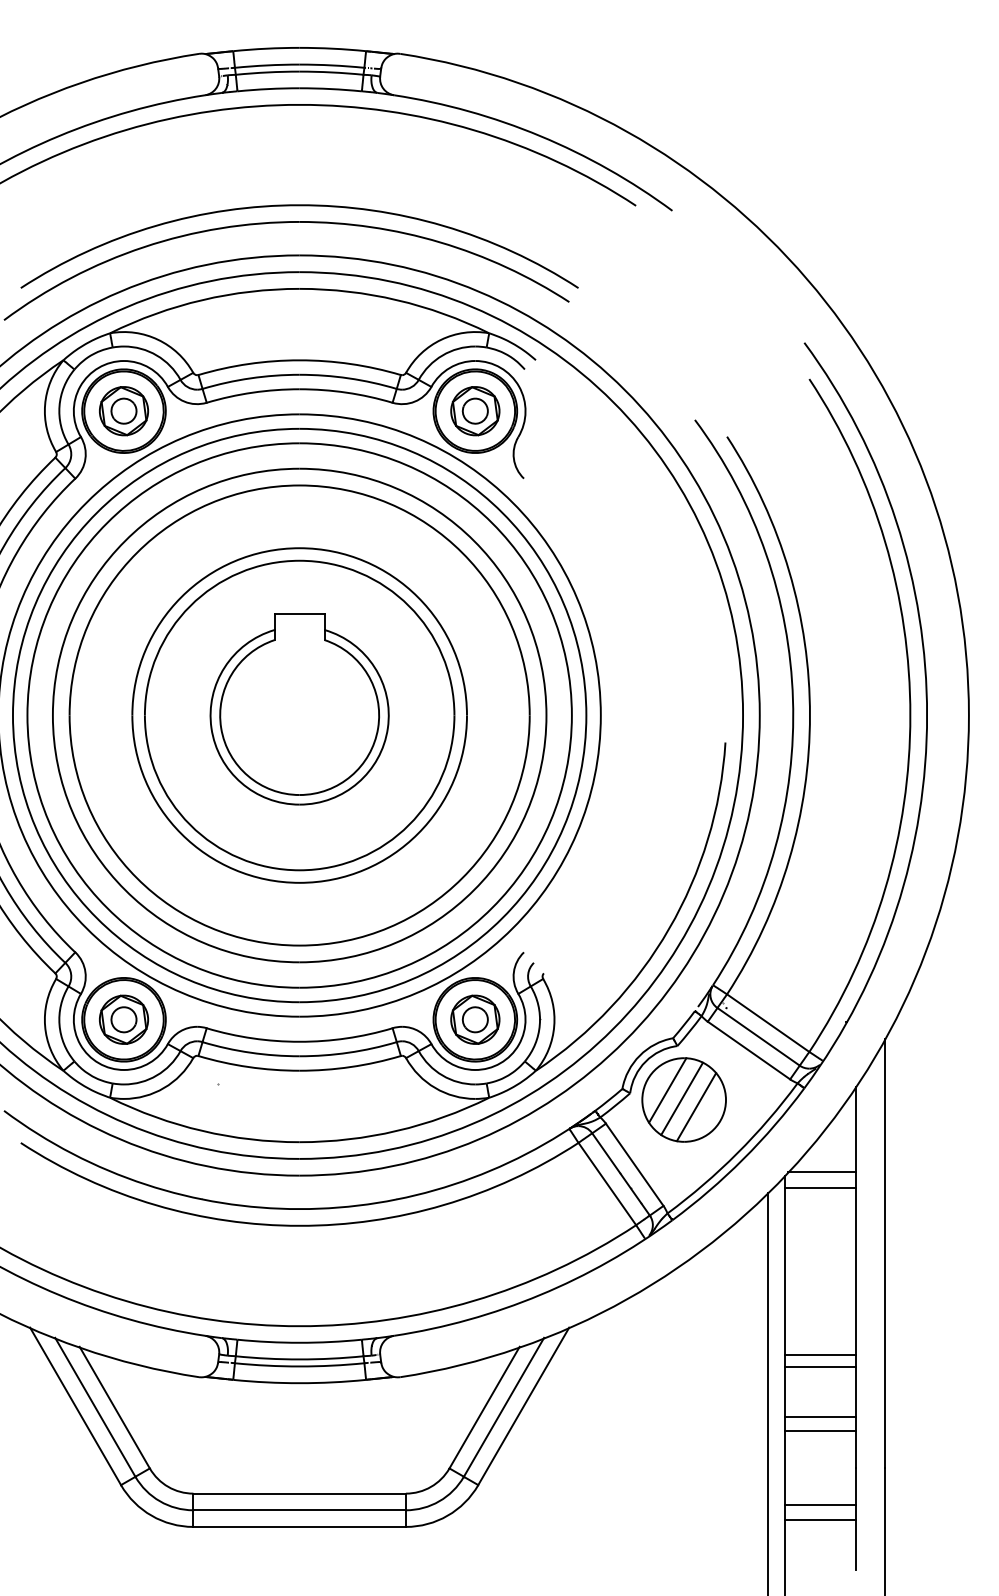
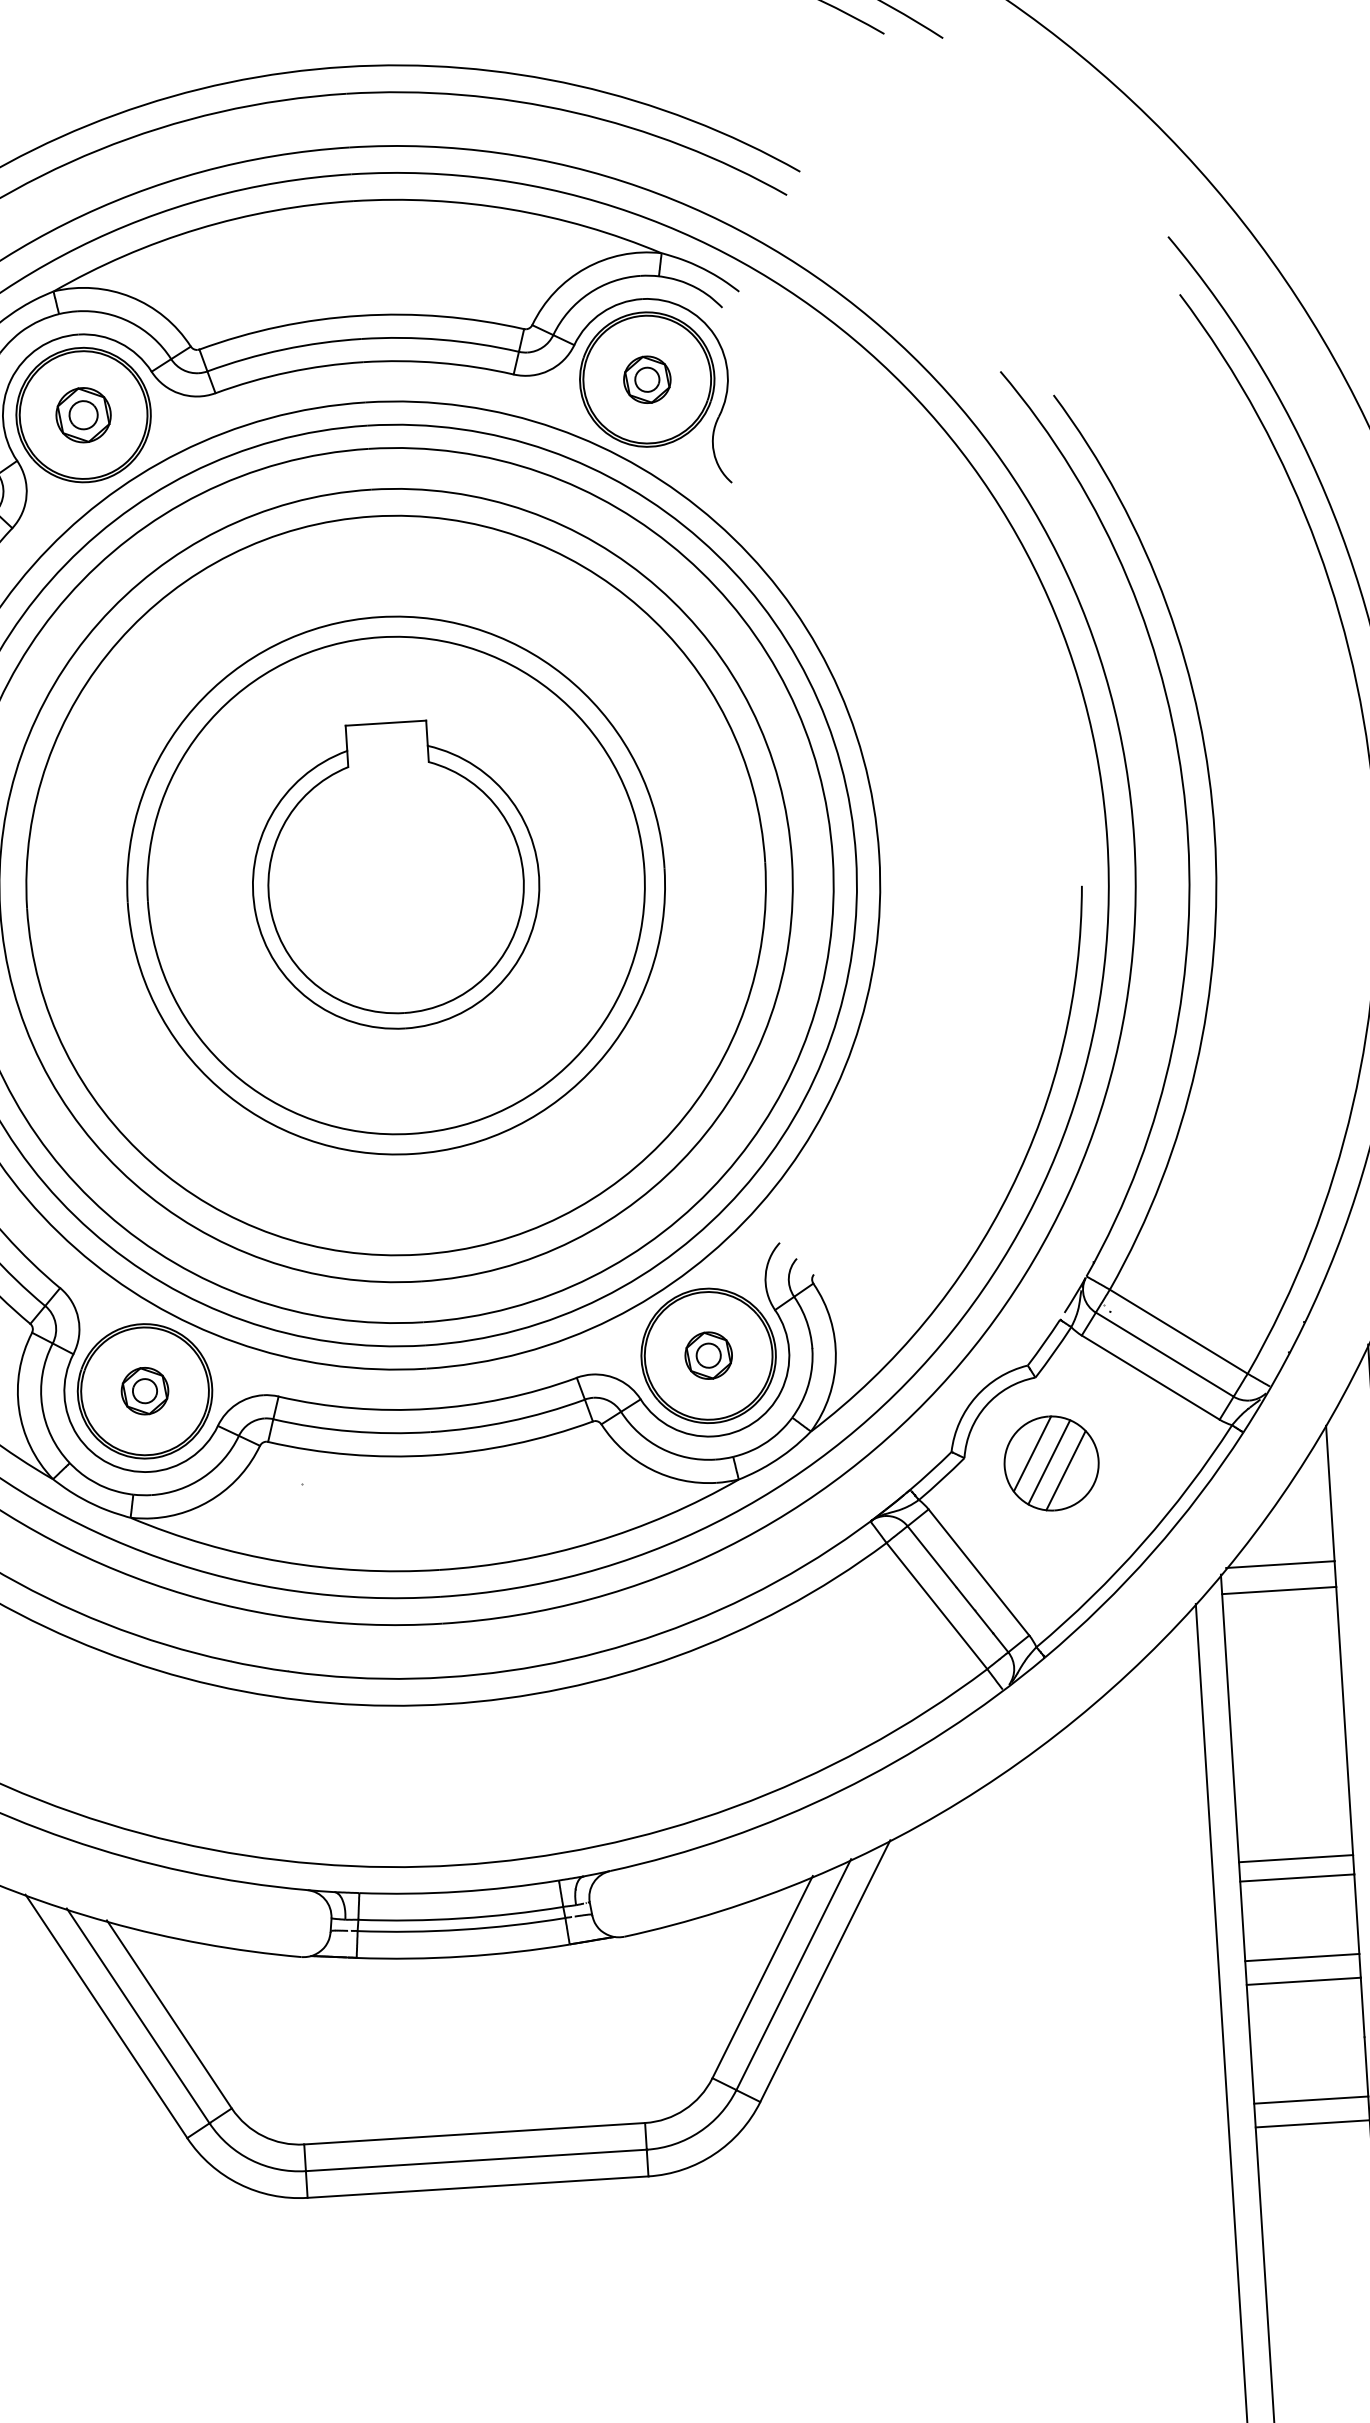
part: (123, 411) -> (82, 415), size x0.7
part: (475, 411) -> (647, 380), size x0.6
part: (123, 1019) -> (144, 1390), size x0.6
part: (475, 1019) -> (708, 1355), size x0.6
part: (683, 1099) -> (1050, 1462), size x0.7

